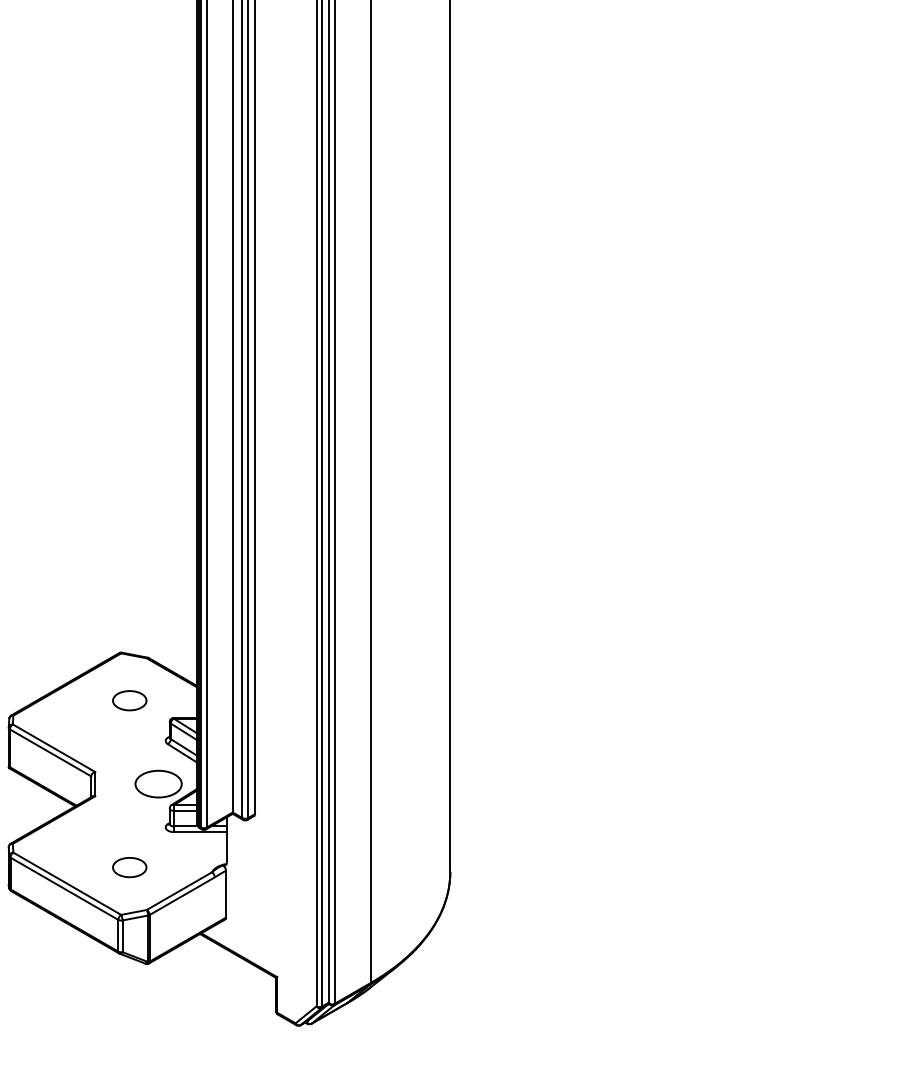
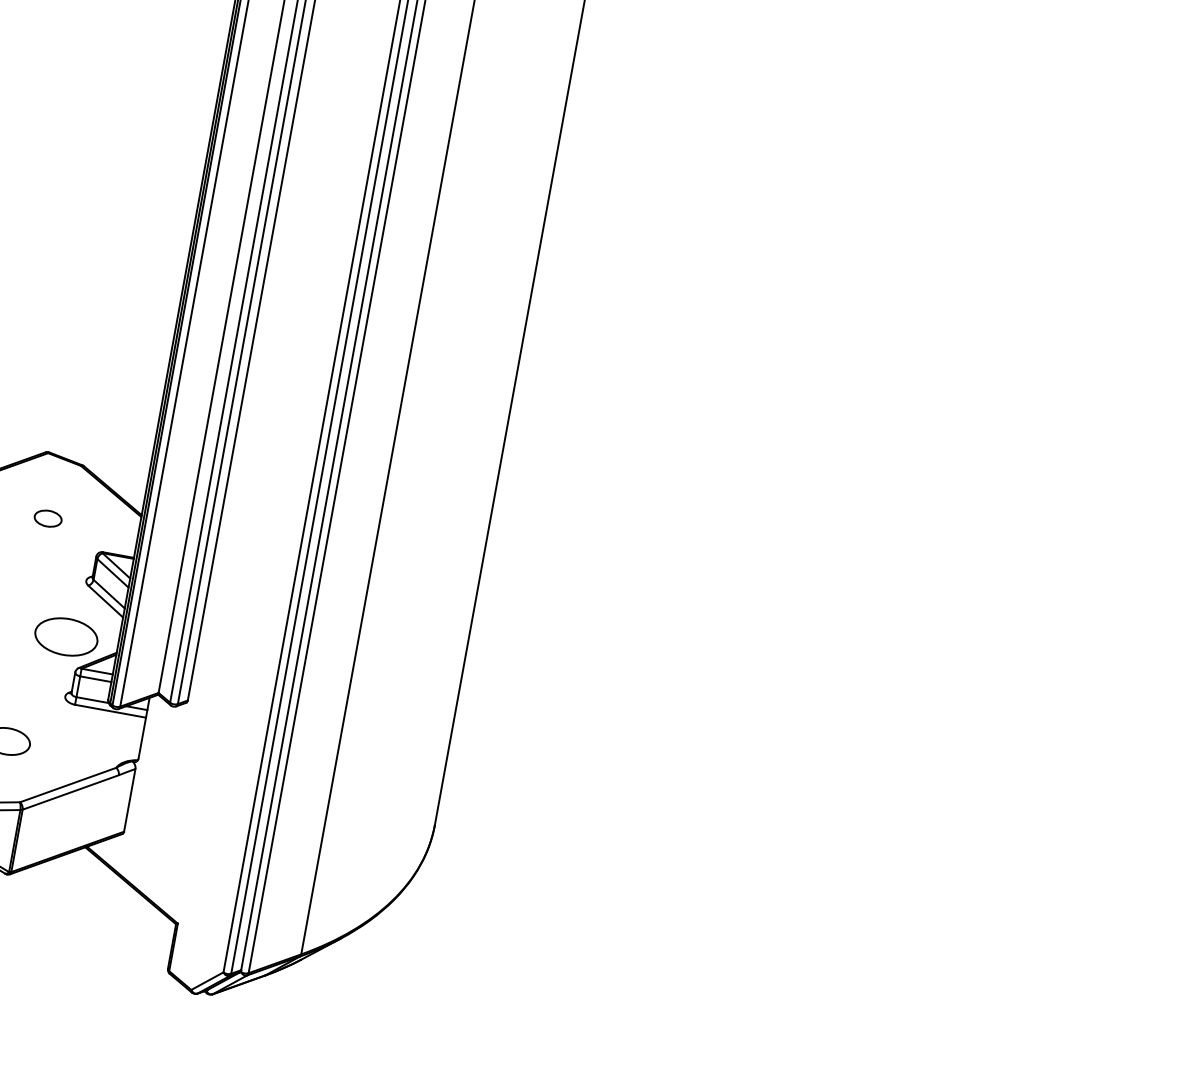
part: (129, 700) -> (47, 518), size x0.6

